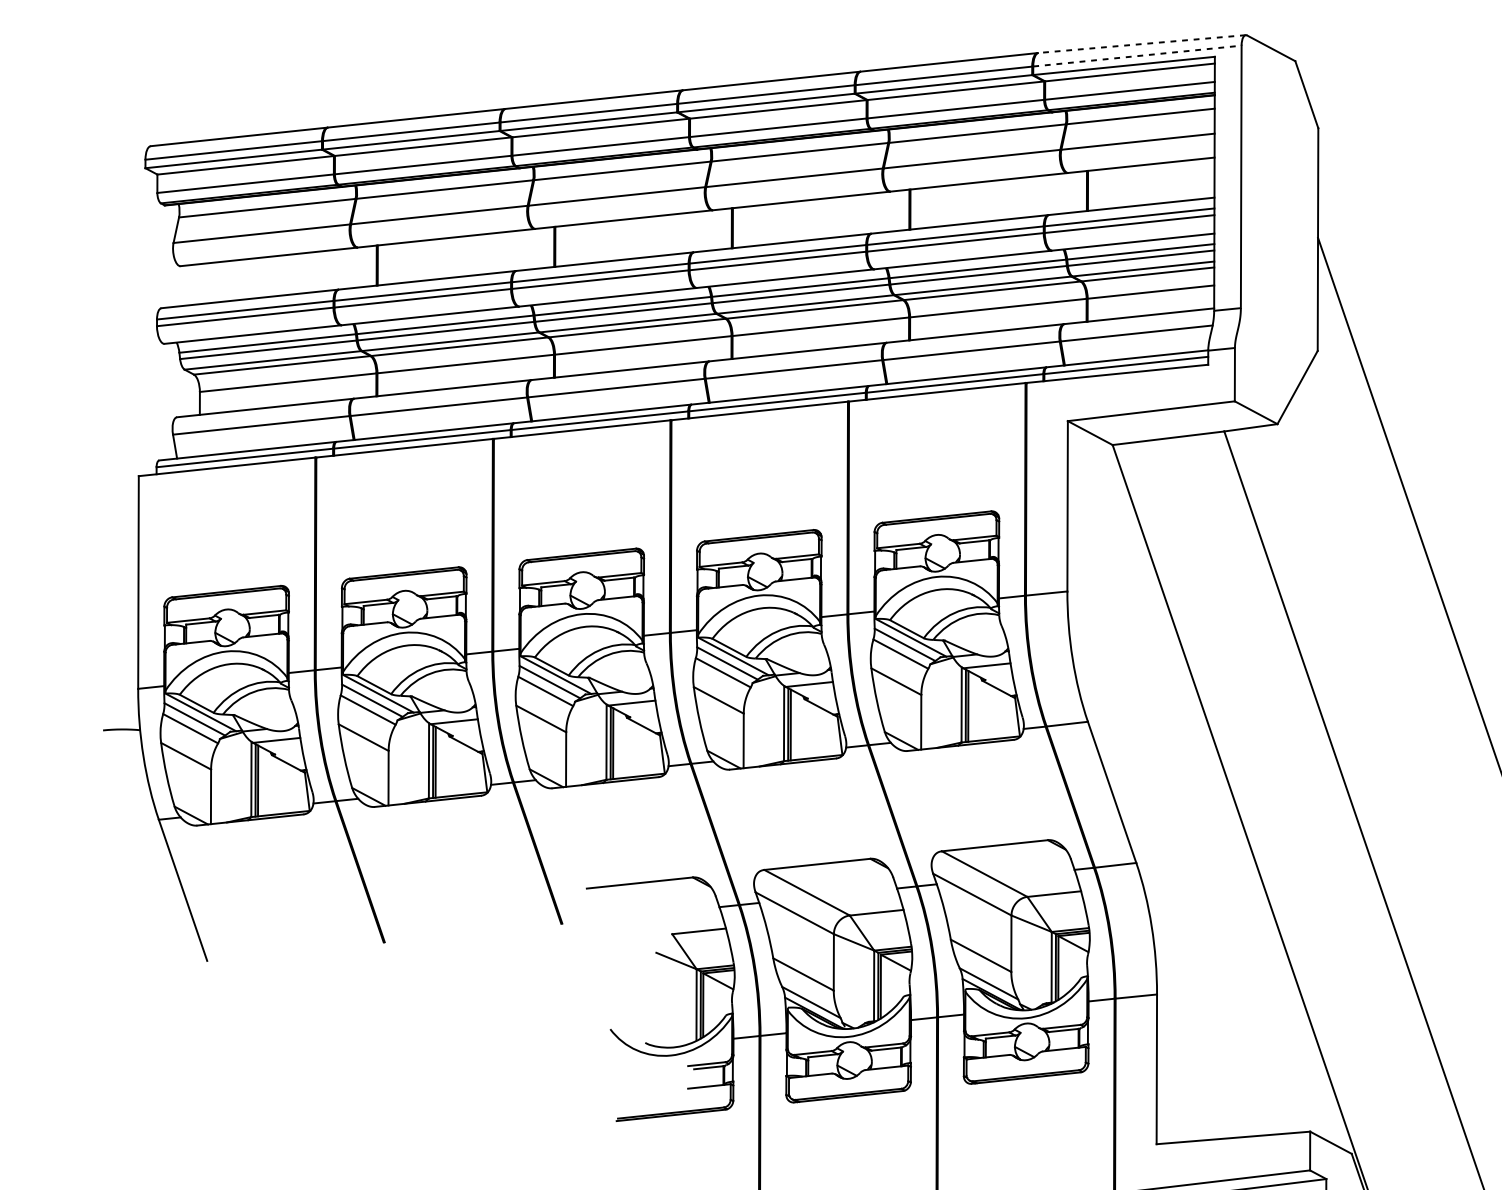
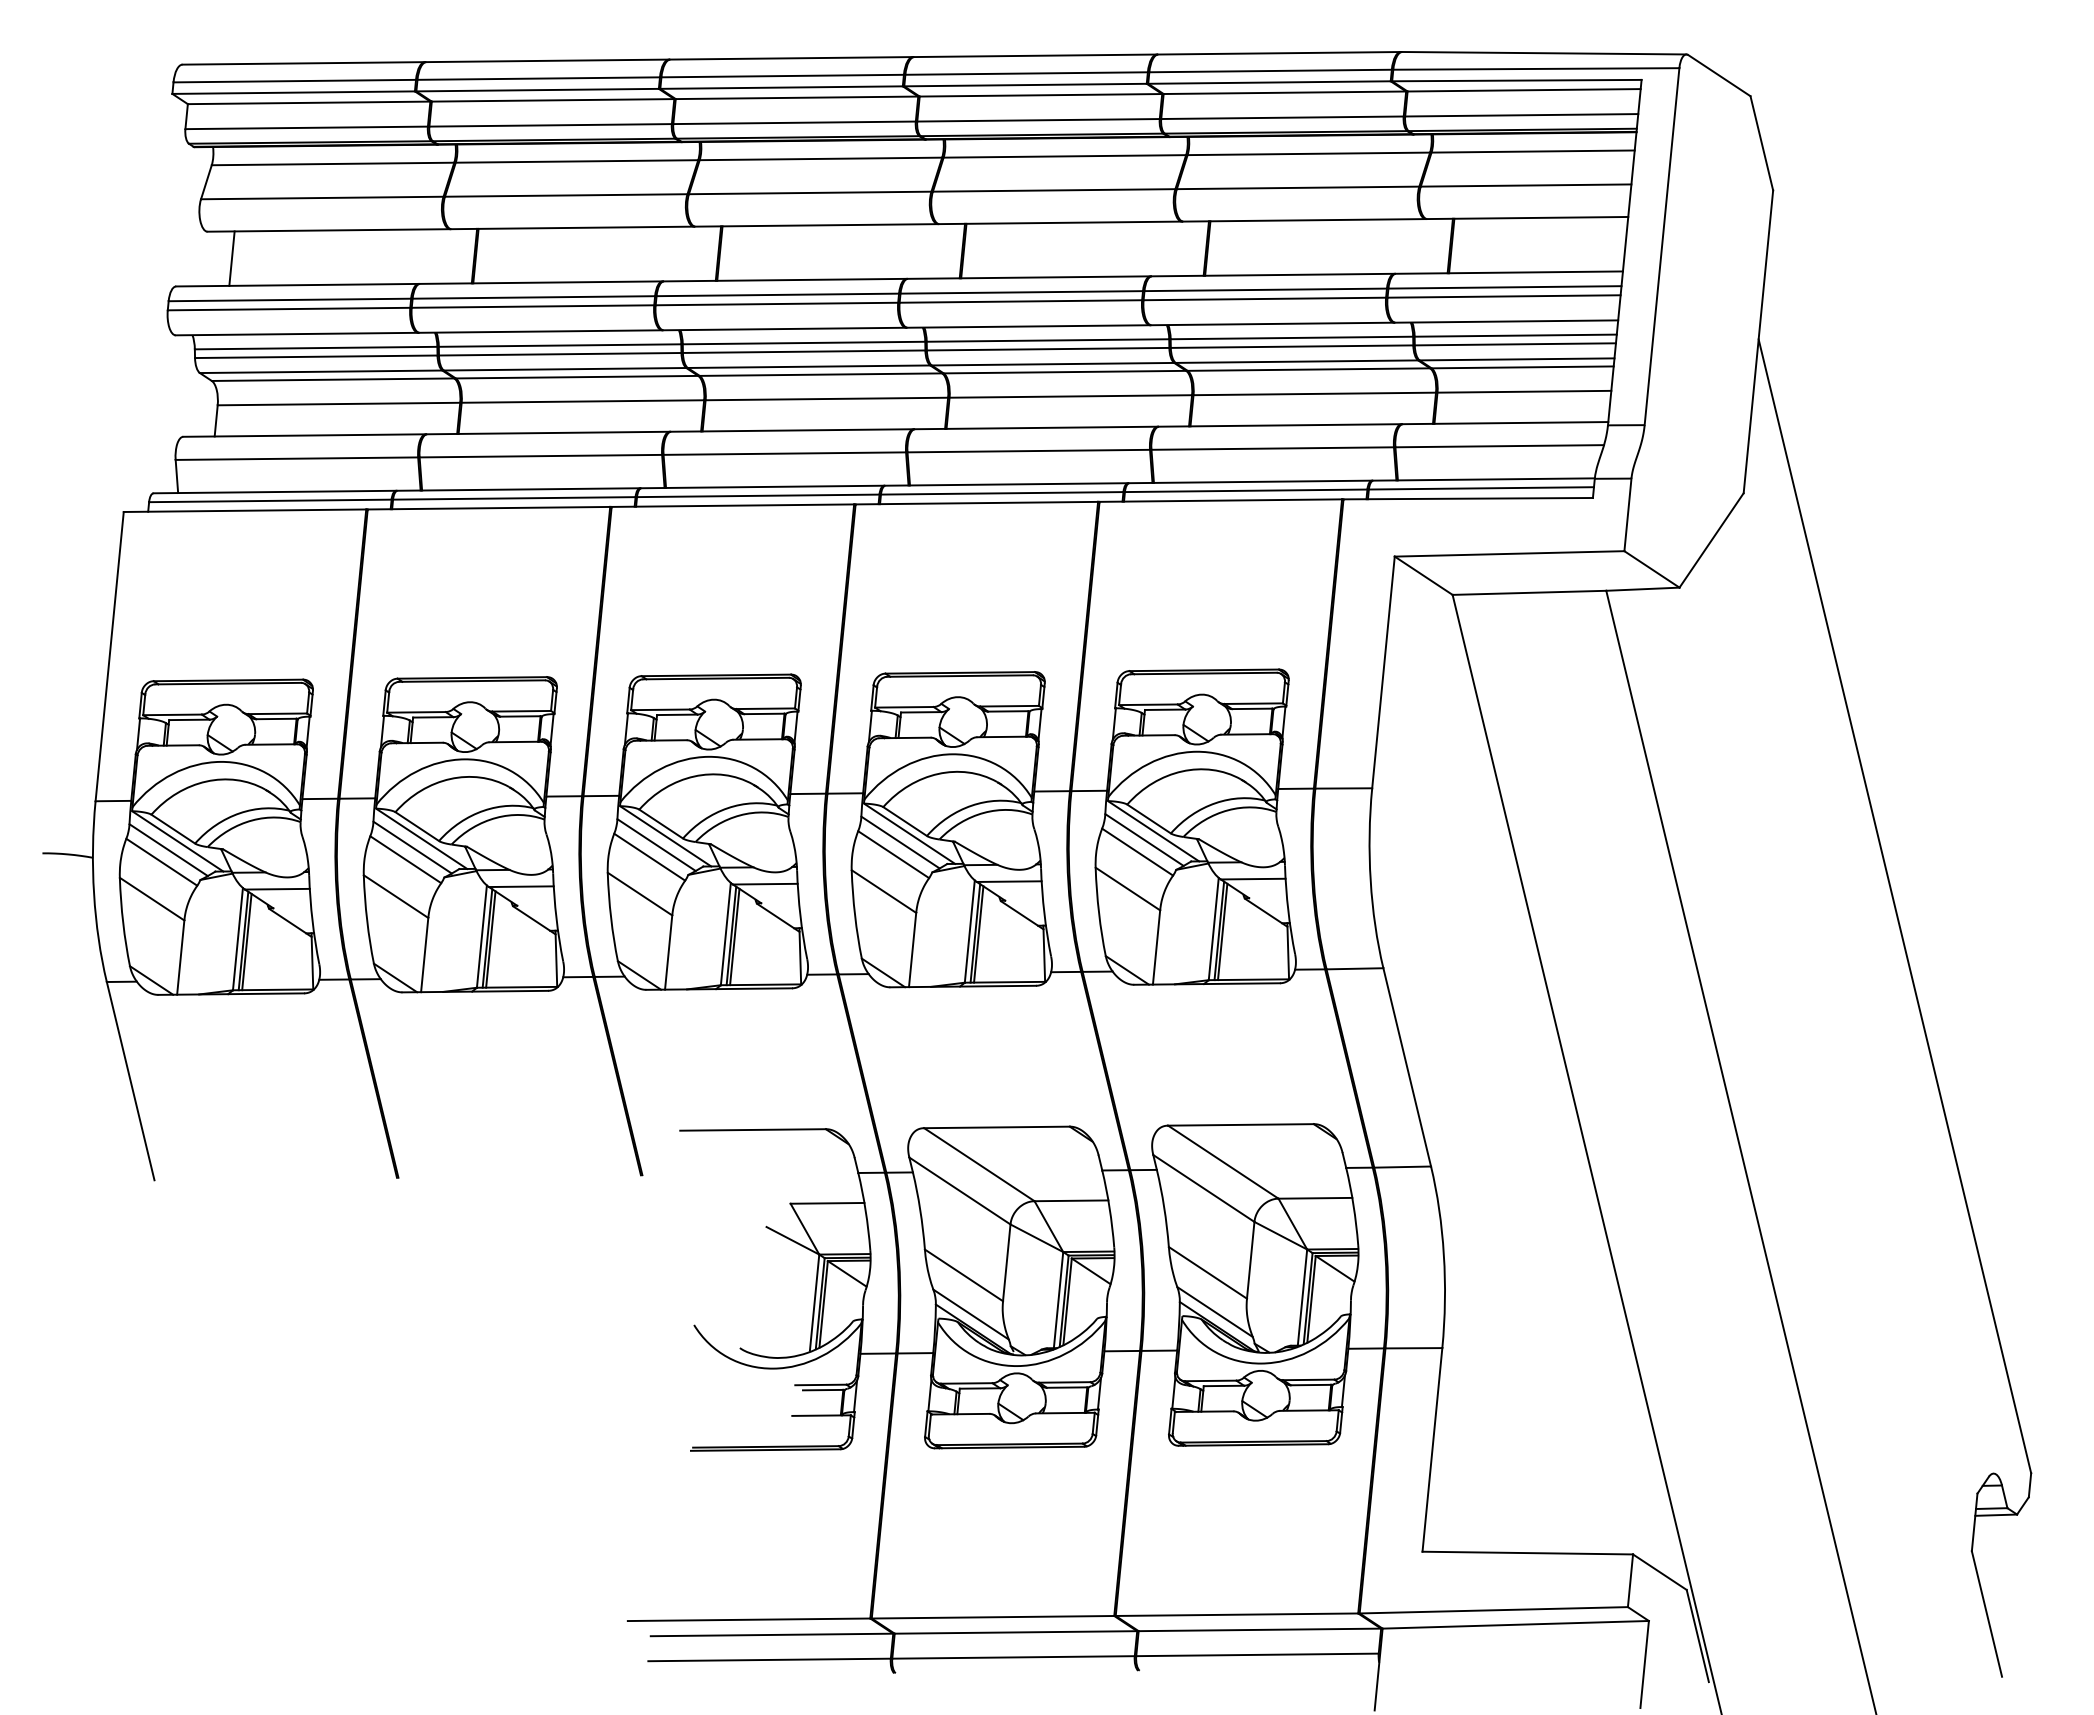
line: (1141, 44) -> (1543, 53), dashed -> solid
line: (1137, 55) -> (1536, 68), dashed -> solid
line: (199, 284) -> (231, 258), added

